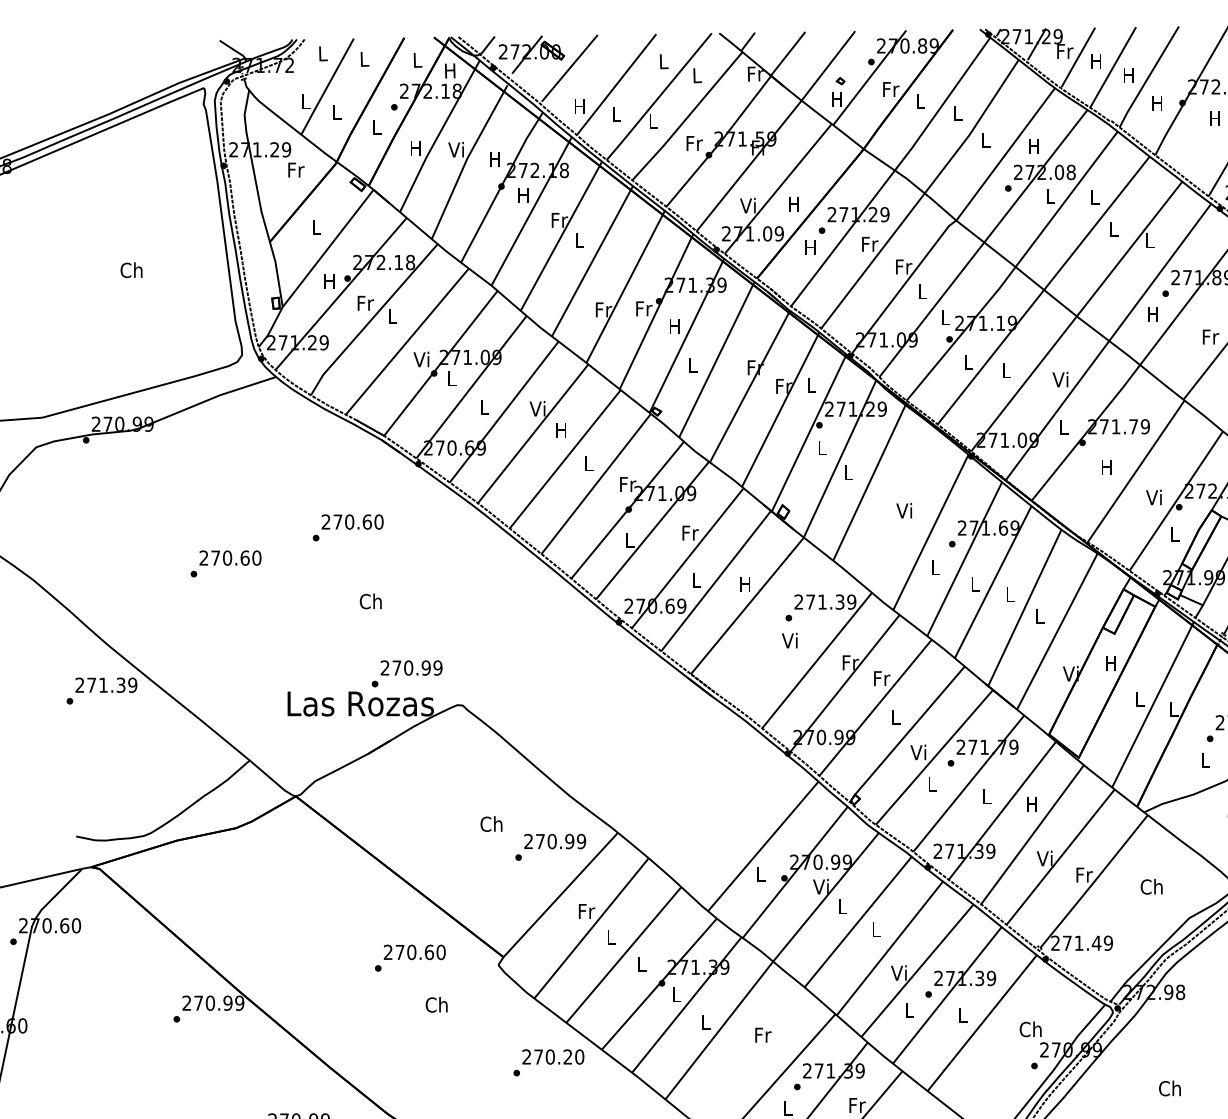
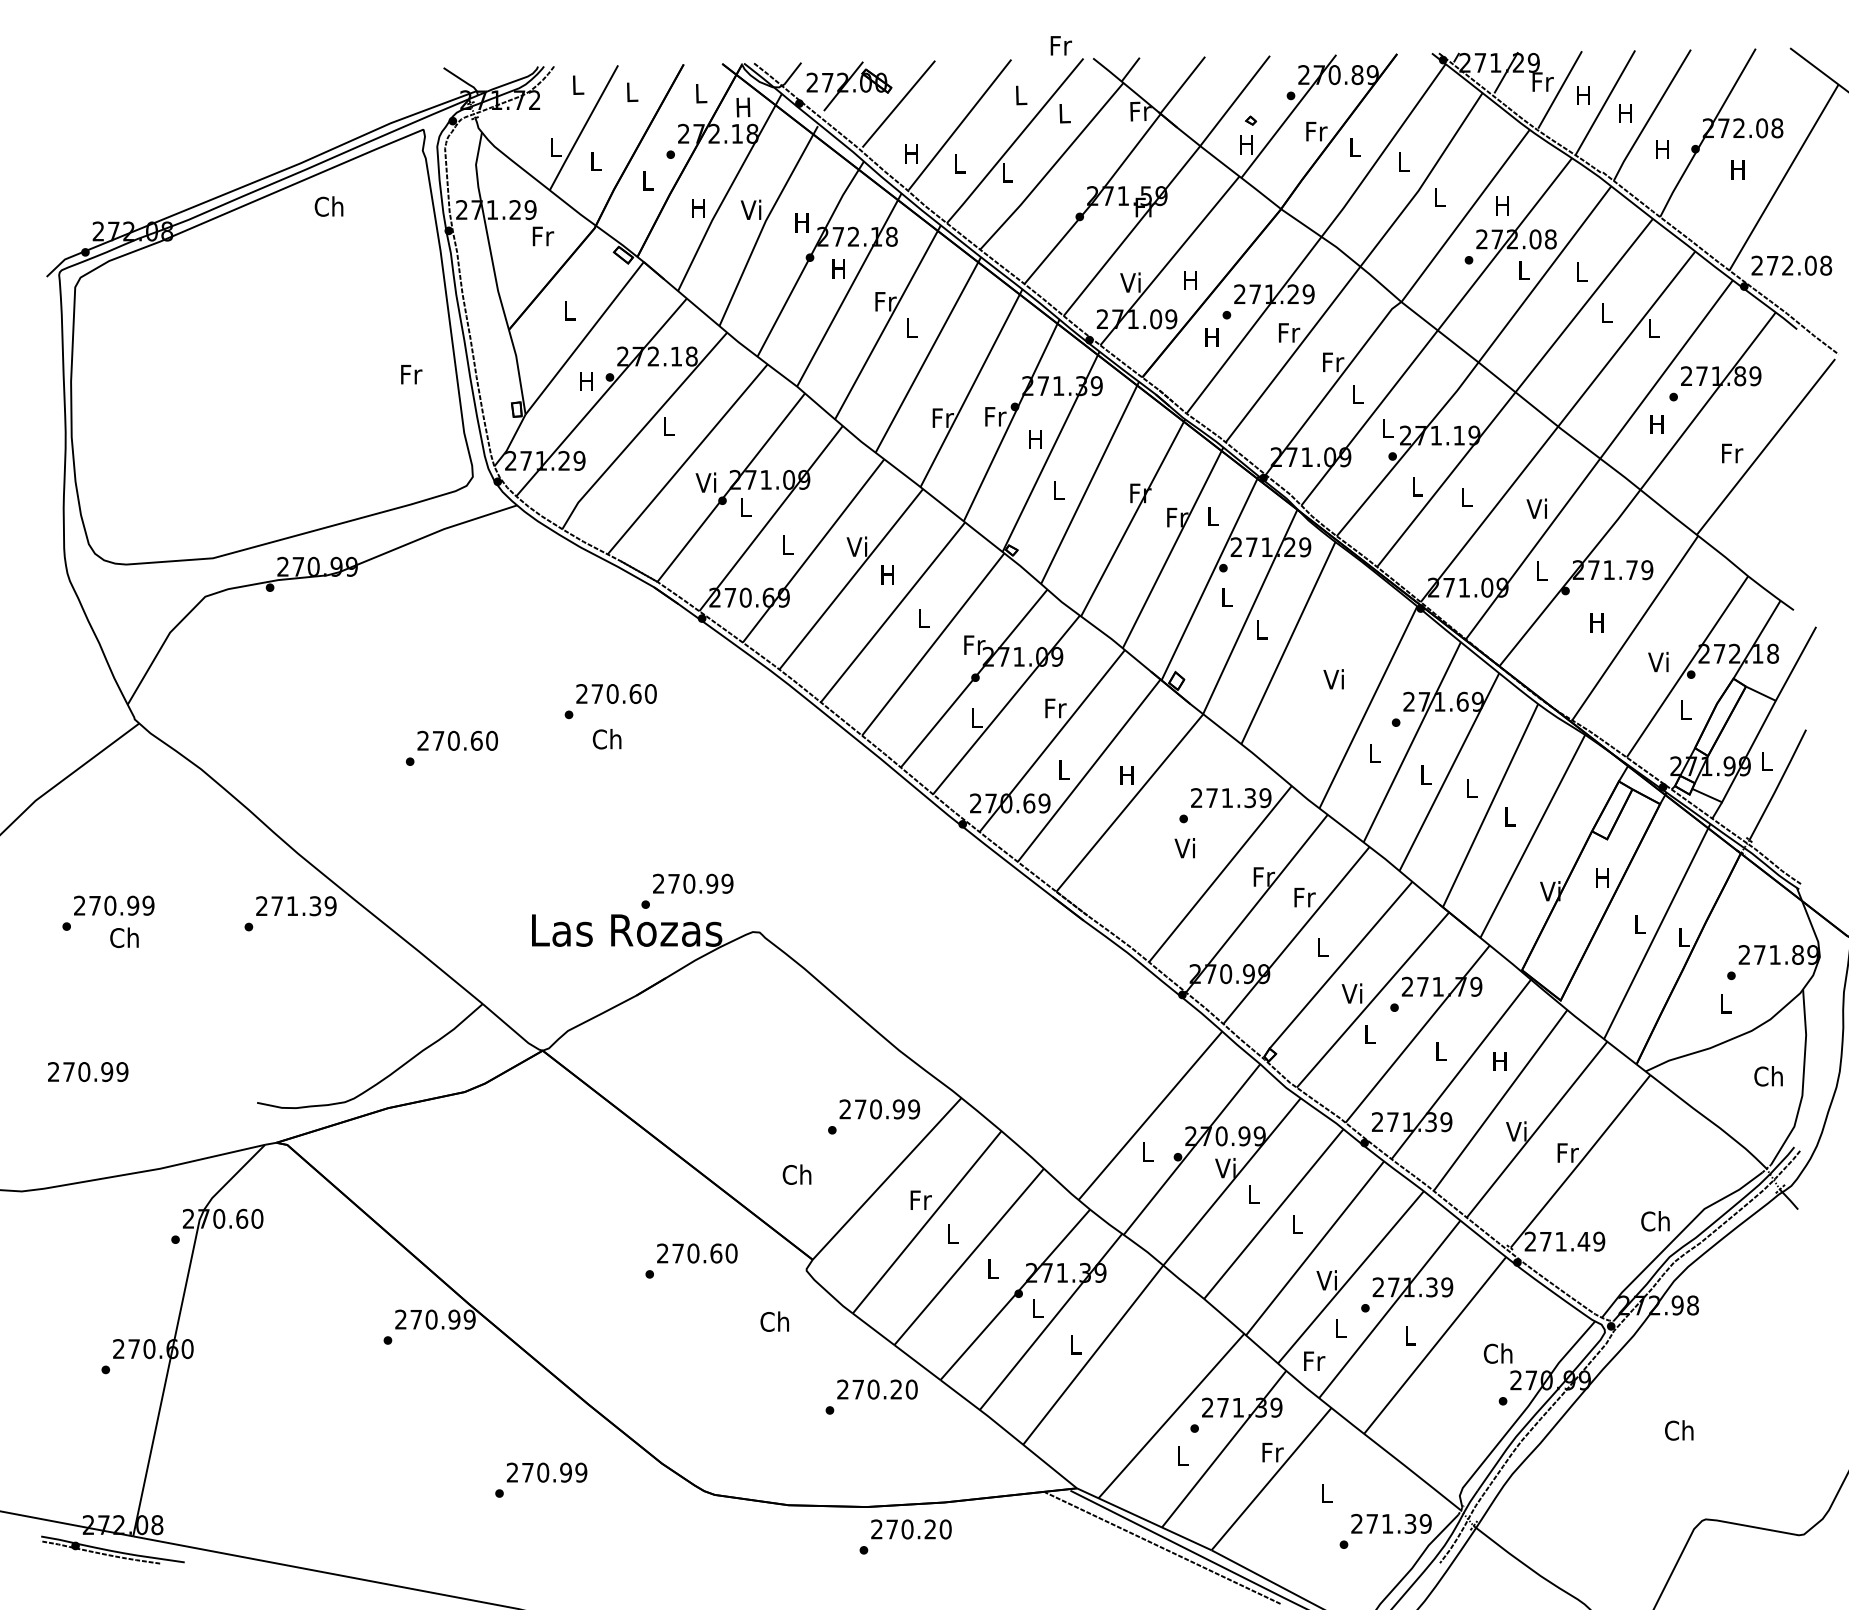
text: (694, 143) -> (1060, 45), moved
text: (131, 270) -> (328, 206), moved
text: (365, 303) -> (411, 374), moved
text: (370, 601) -> (606, 739), moved
text: (491, 823) -> (796, 1174), moved
text: (1151, 886) -> (1655, 1221), moved
text: (436, 1004) -> (774, 1321), moved
text: (763, 1034) -> (1314, 1360), moved

